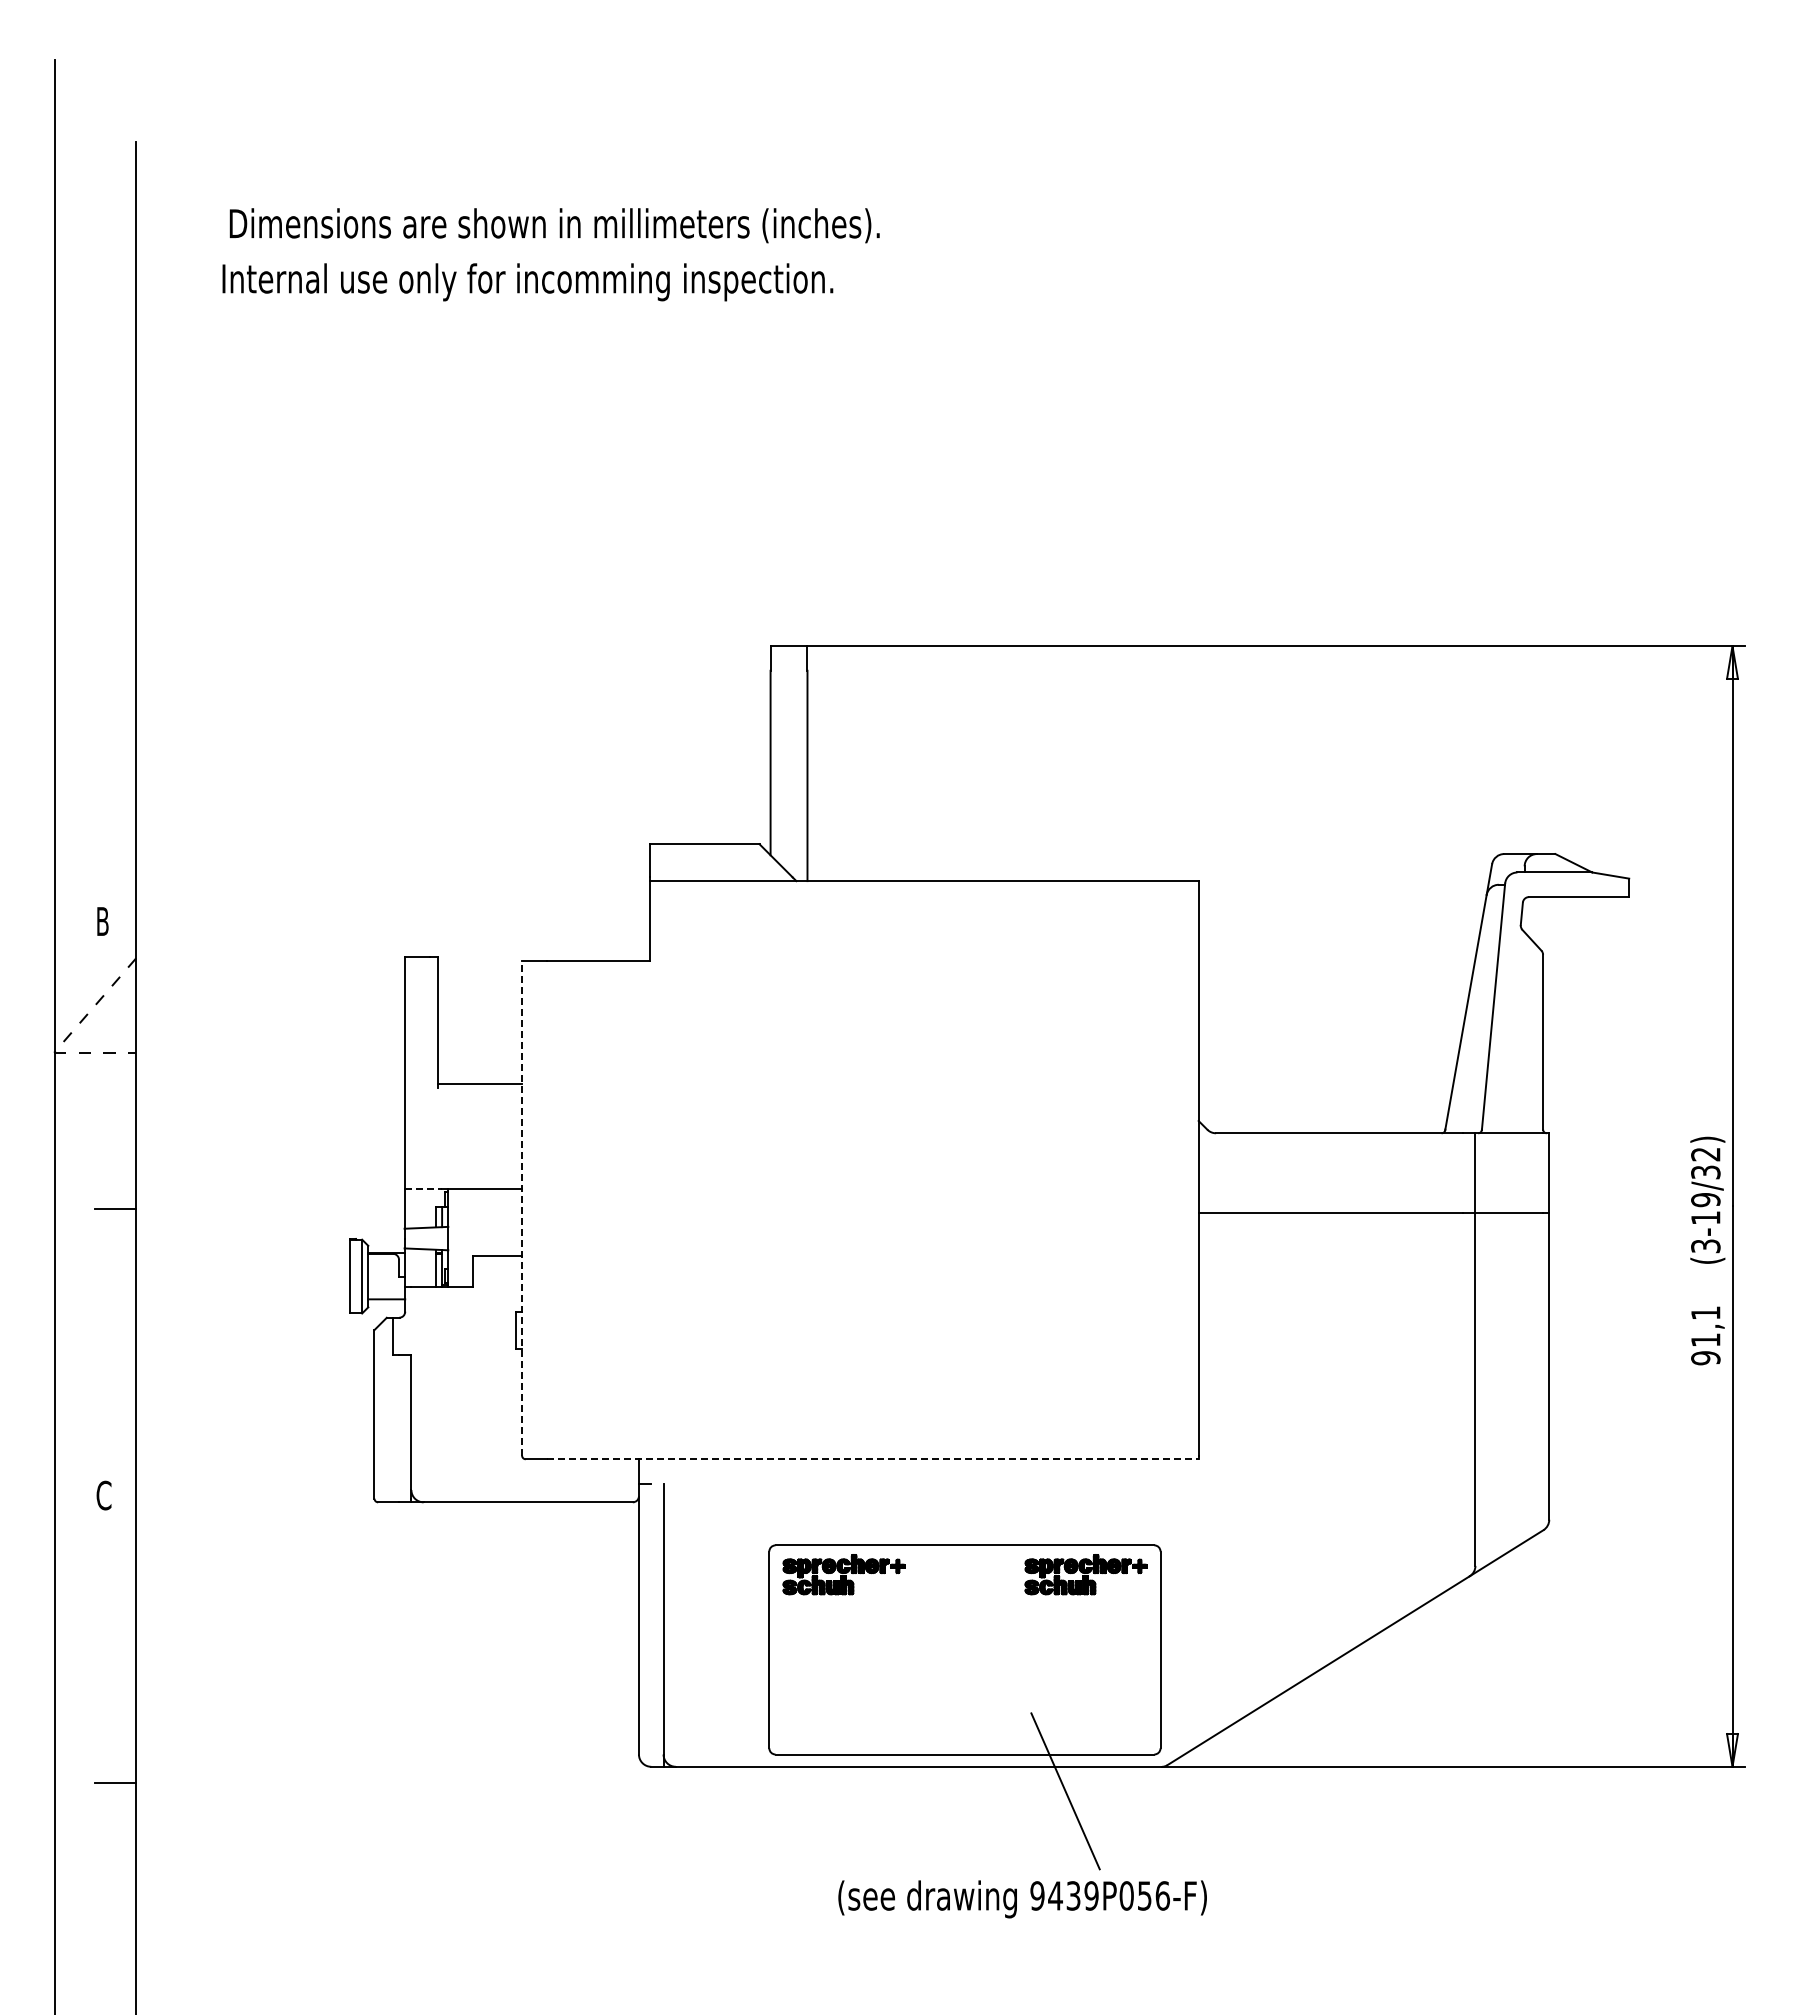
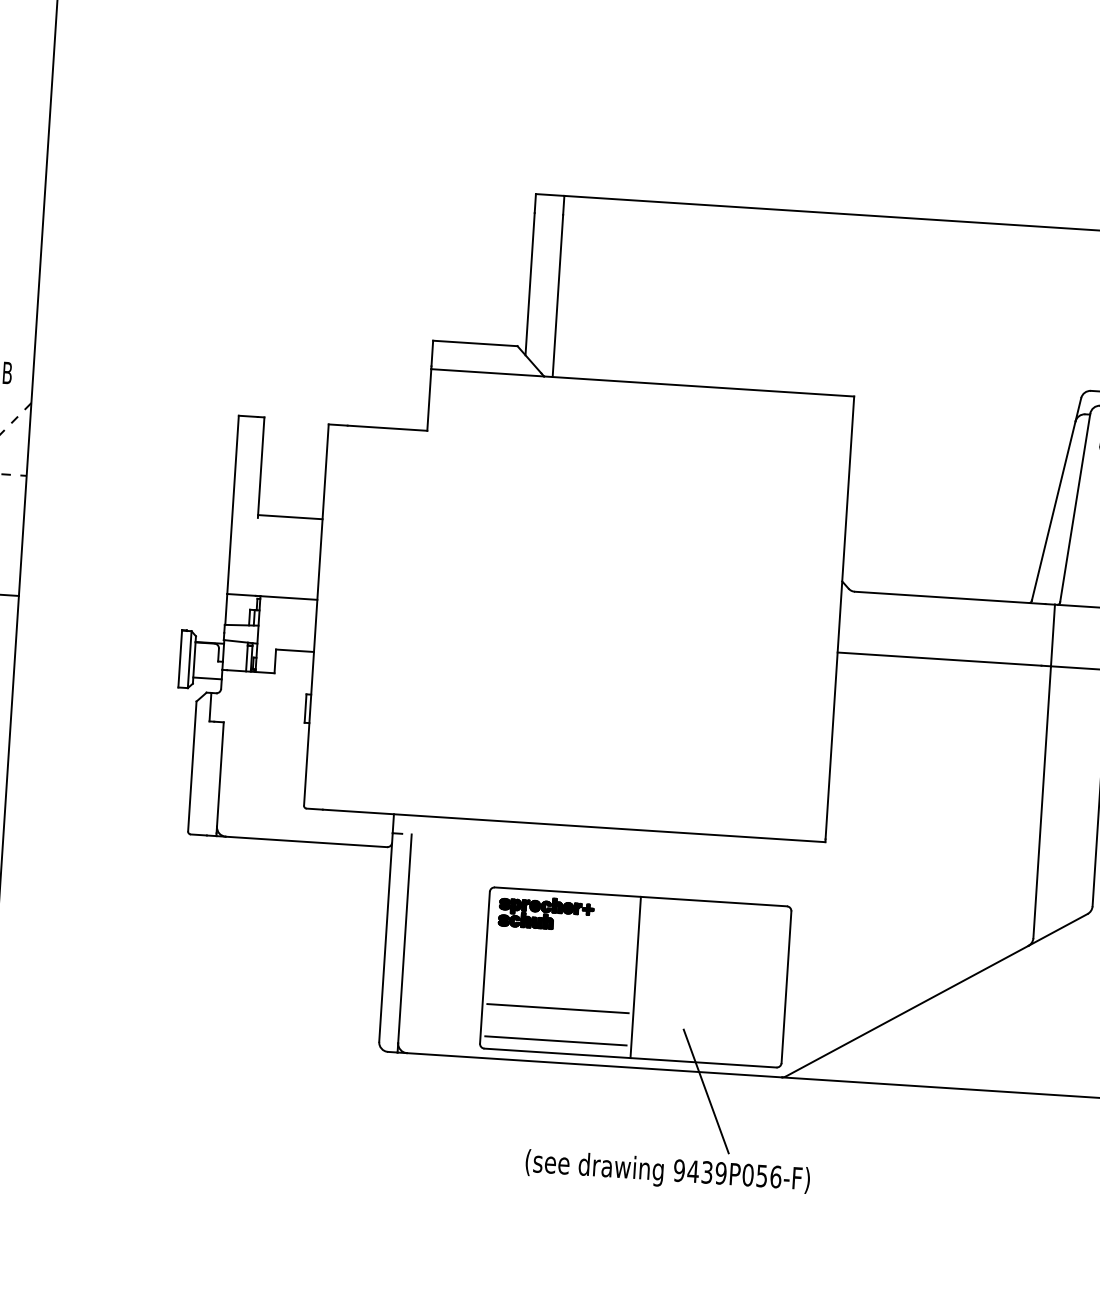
line: (424, 1188) -> (242, 594), dashed -> solid
line: (522, 1207) -> (316, 614), dashed -> solid
line: (872, 1459) -> (573, 826), dashed -> solid
part: (1085, 1574) -> (732, 925), removed
line: (964, 1649) -> (635, 977), added
line: (866, 1696) -> (557, 1008), added
line: (866, 1738) -> (555, 1040), added

